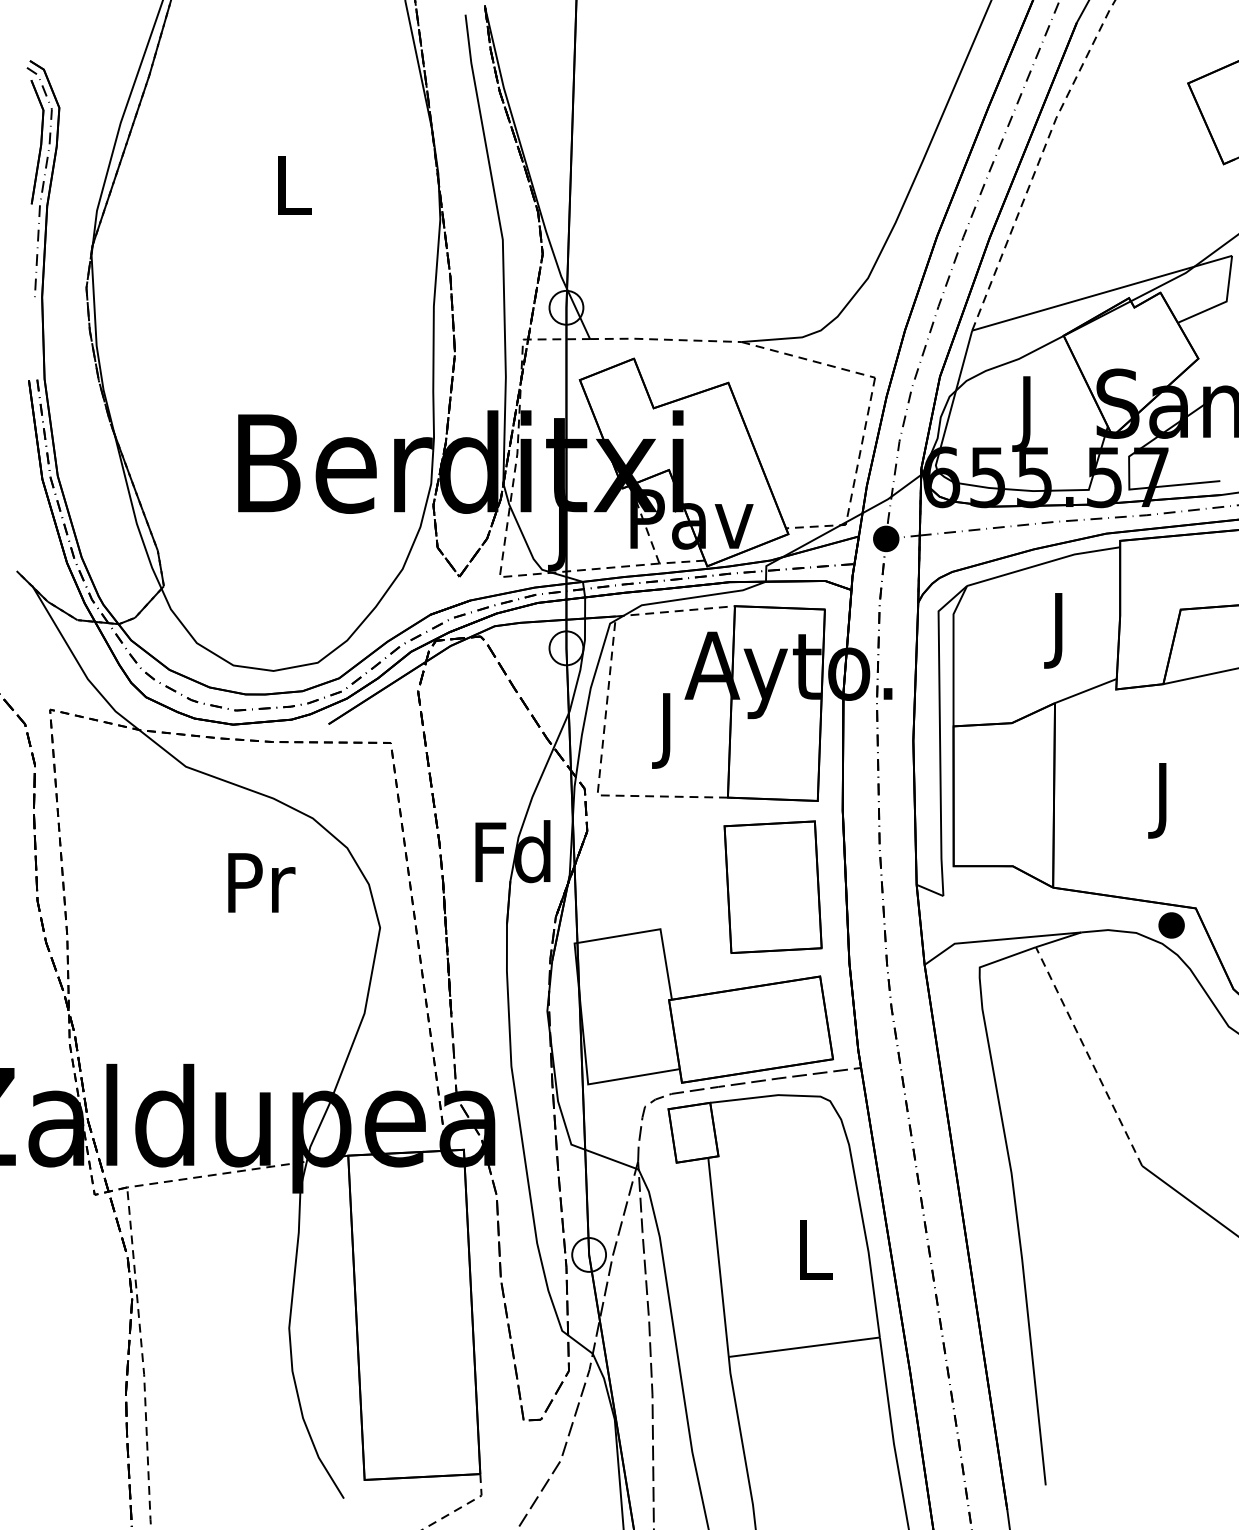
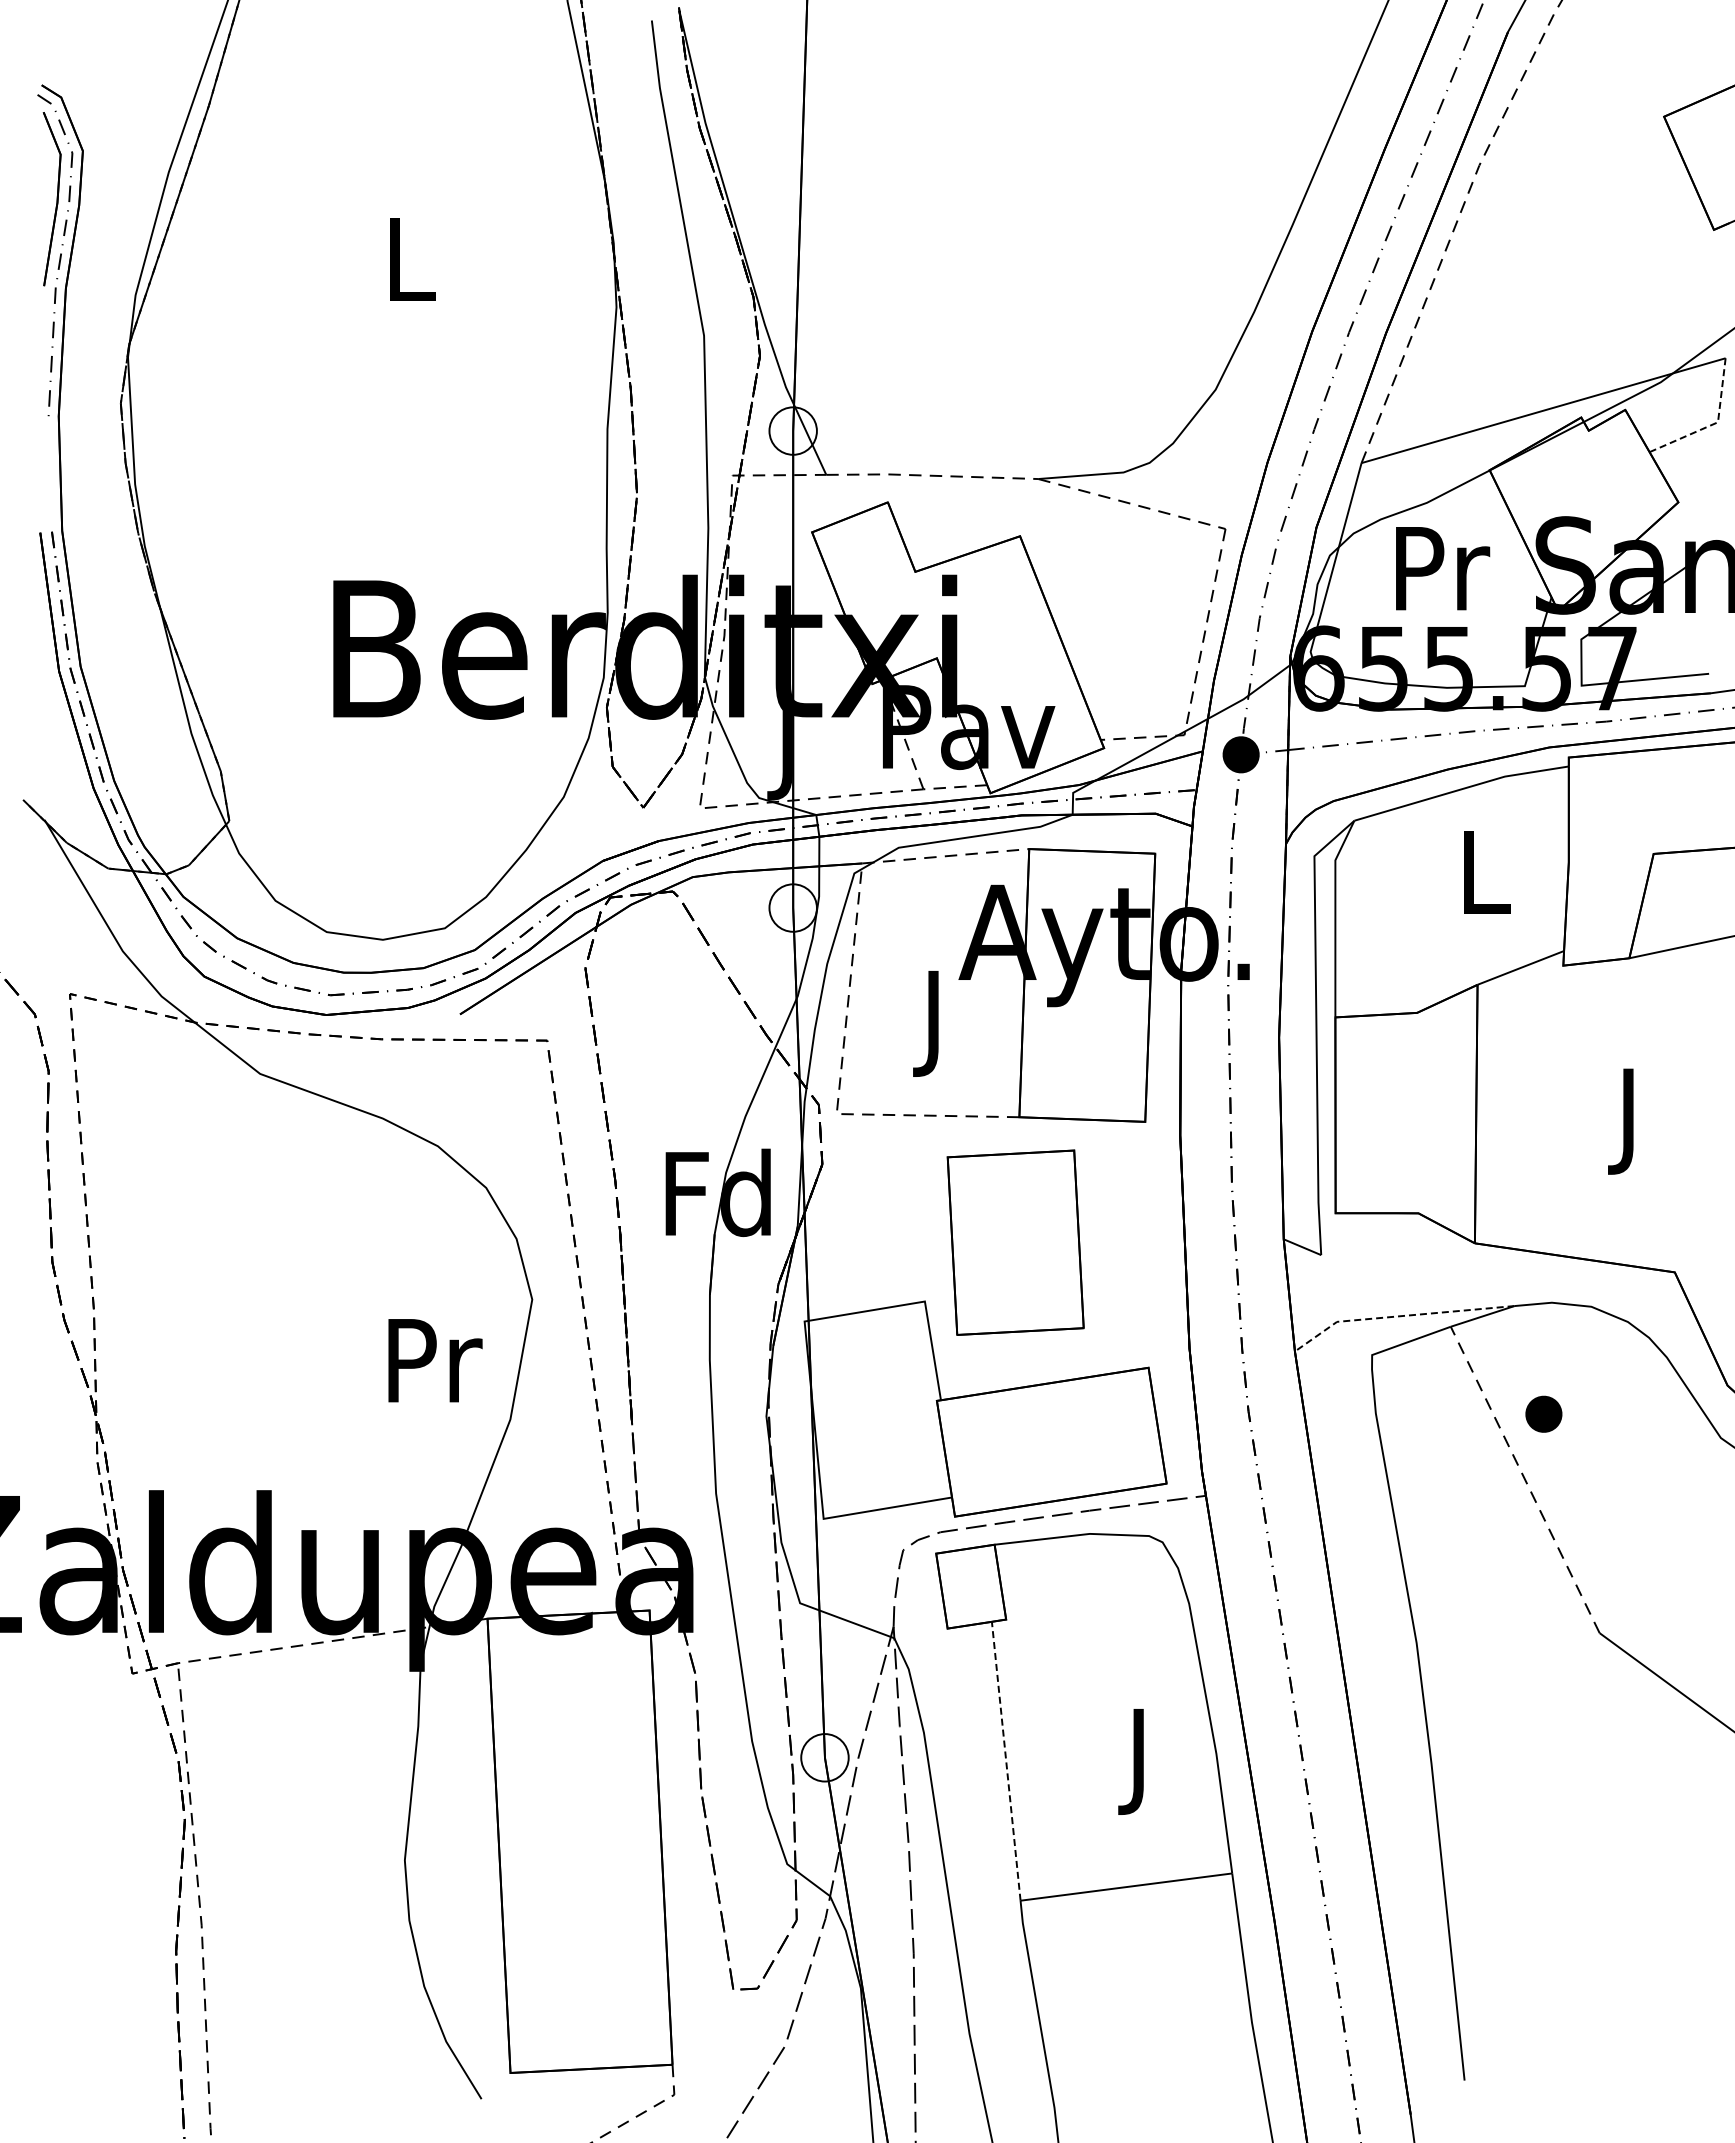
line: (1223, 303) -> (1713, 424), solid -> dashed
text: (1030, 414) -> (1443, 580), J -> Pr
text: (1061, 630) -> (1486, 883), J -> L
text: (261, 882) -> (435, 1360), moved
part: (772, 887) -> (1015, 1242), moved
part: (1171, 924) -> (1543, 1413), moved
line: (999, 939) -> (1399, 1316), solid -> dashed
line: (718, 1256) -> (1006, 1760), solid -> dashed
text: (815, 1257) -> (1142, 1761), L -> J

